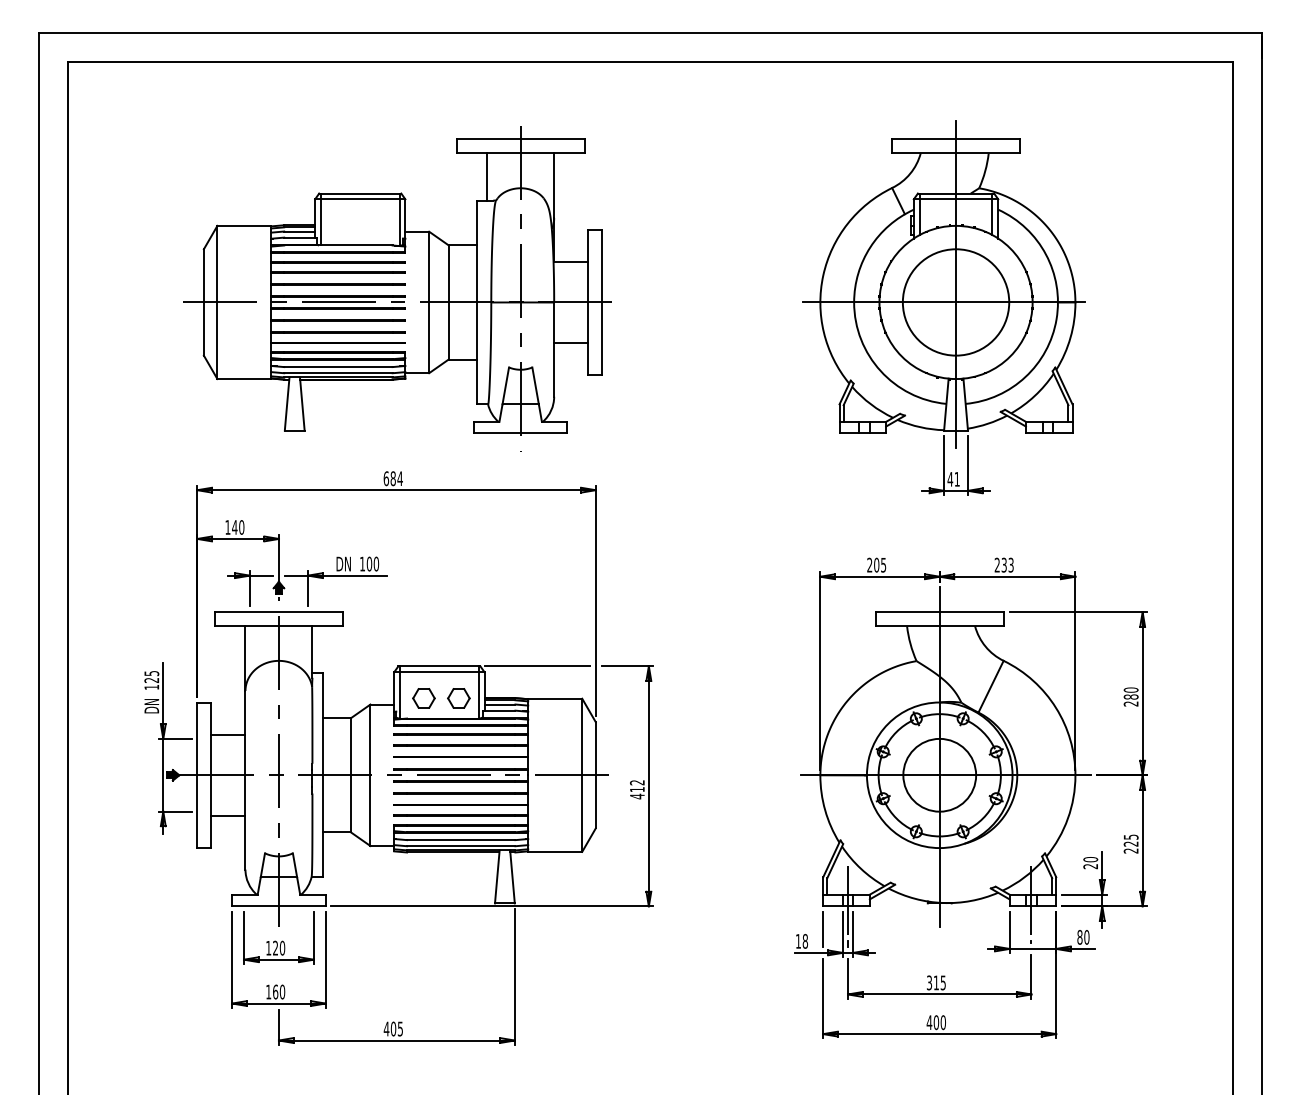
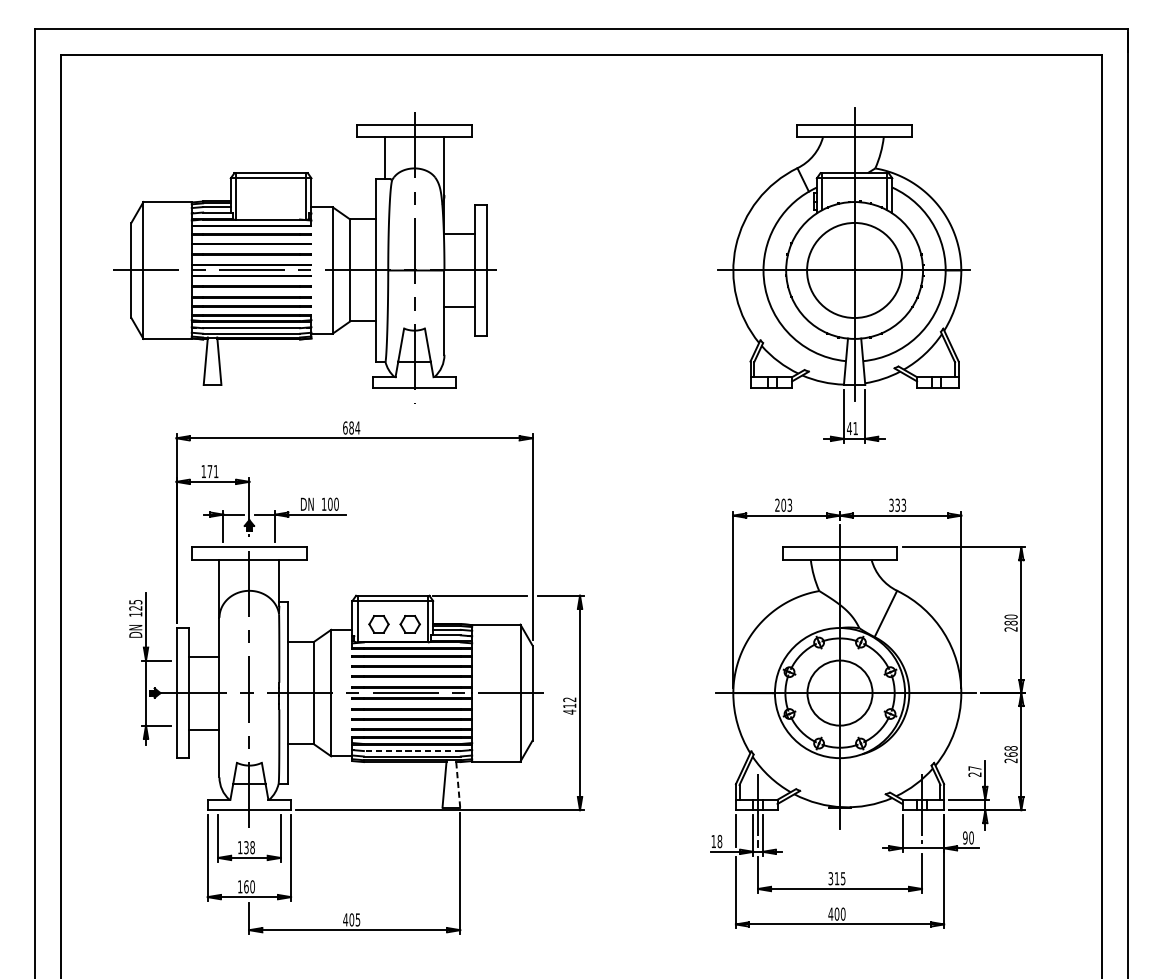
part: (397, 288) -> (304, 258), moved
text: (238, 527) -> (213, 471), 140 -> 171
text: (883, 564) -> (789, 504), 205 -> 203
text: (996, 565) -> (890, 505), 233 -> 333
line: (460, 840) -> (411, 751), solid -> dashed
text: (1130, 840) -> (1010, 751), 225 -> 268
text: (1090, 859) -> (974, 768), 20 -> 27
line: (512, 876) -> (458, 783), solid -> dashed
text: (1079, 937) -> (964, 838), 80 -> 90
text: (279, 948) -> (249, 847), 120 -> 138

